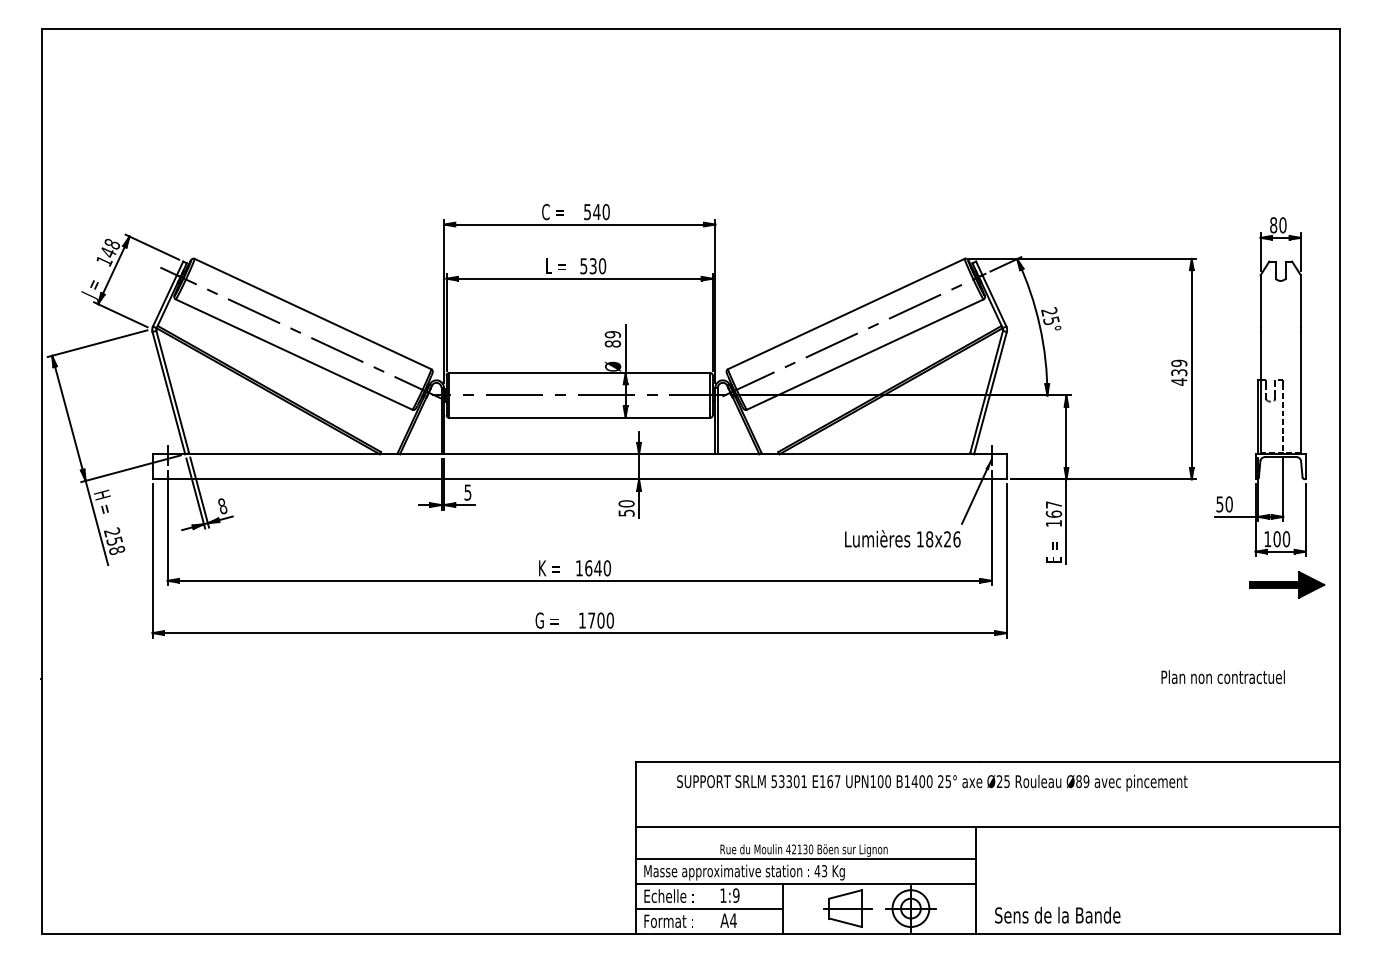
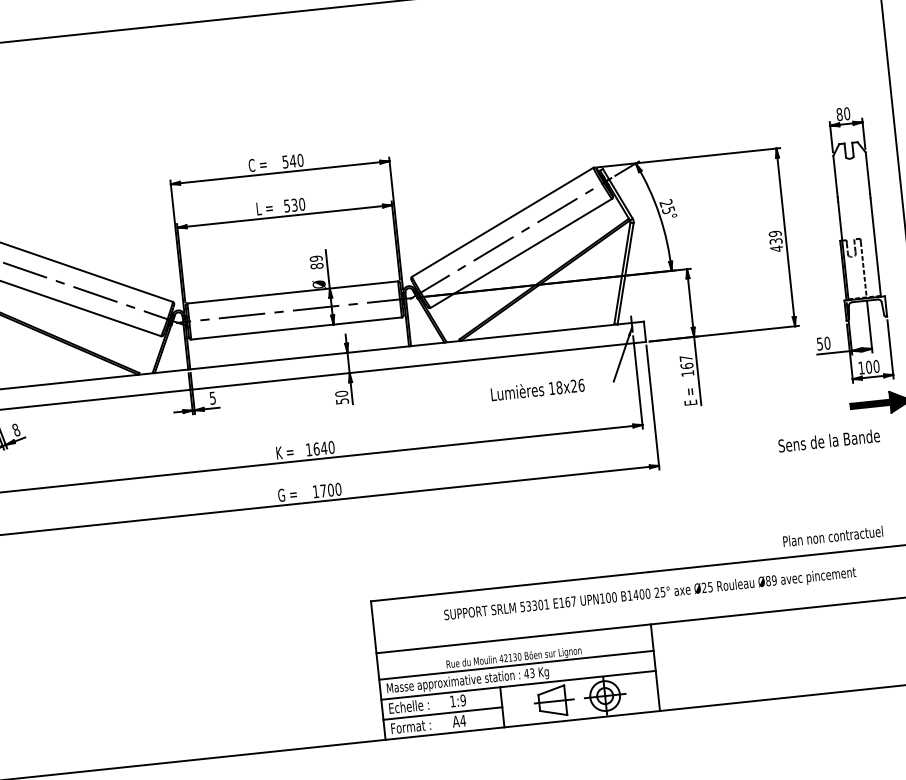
text: (902, 538) -> (537, 389), moved
text: (1222, 677) -> (832, 536), moved
text: (932, 782) -> (650, 594), moved
text: (1057, 914) -> (828, 440), moved

